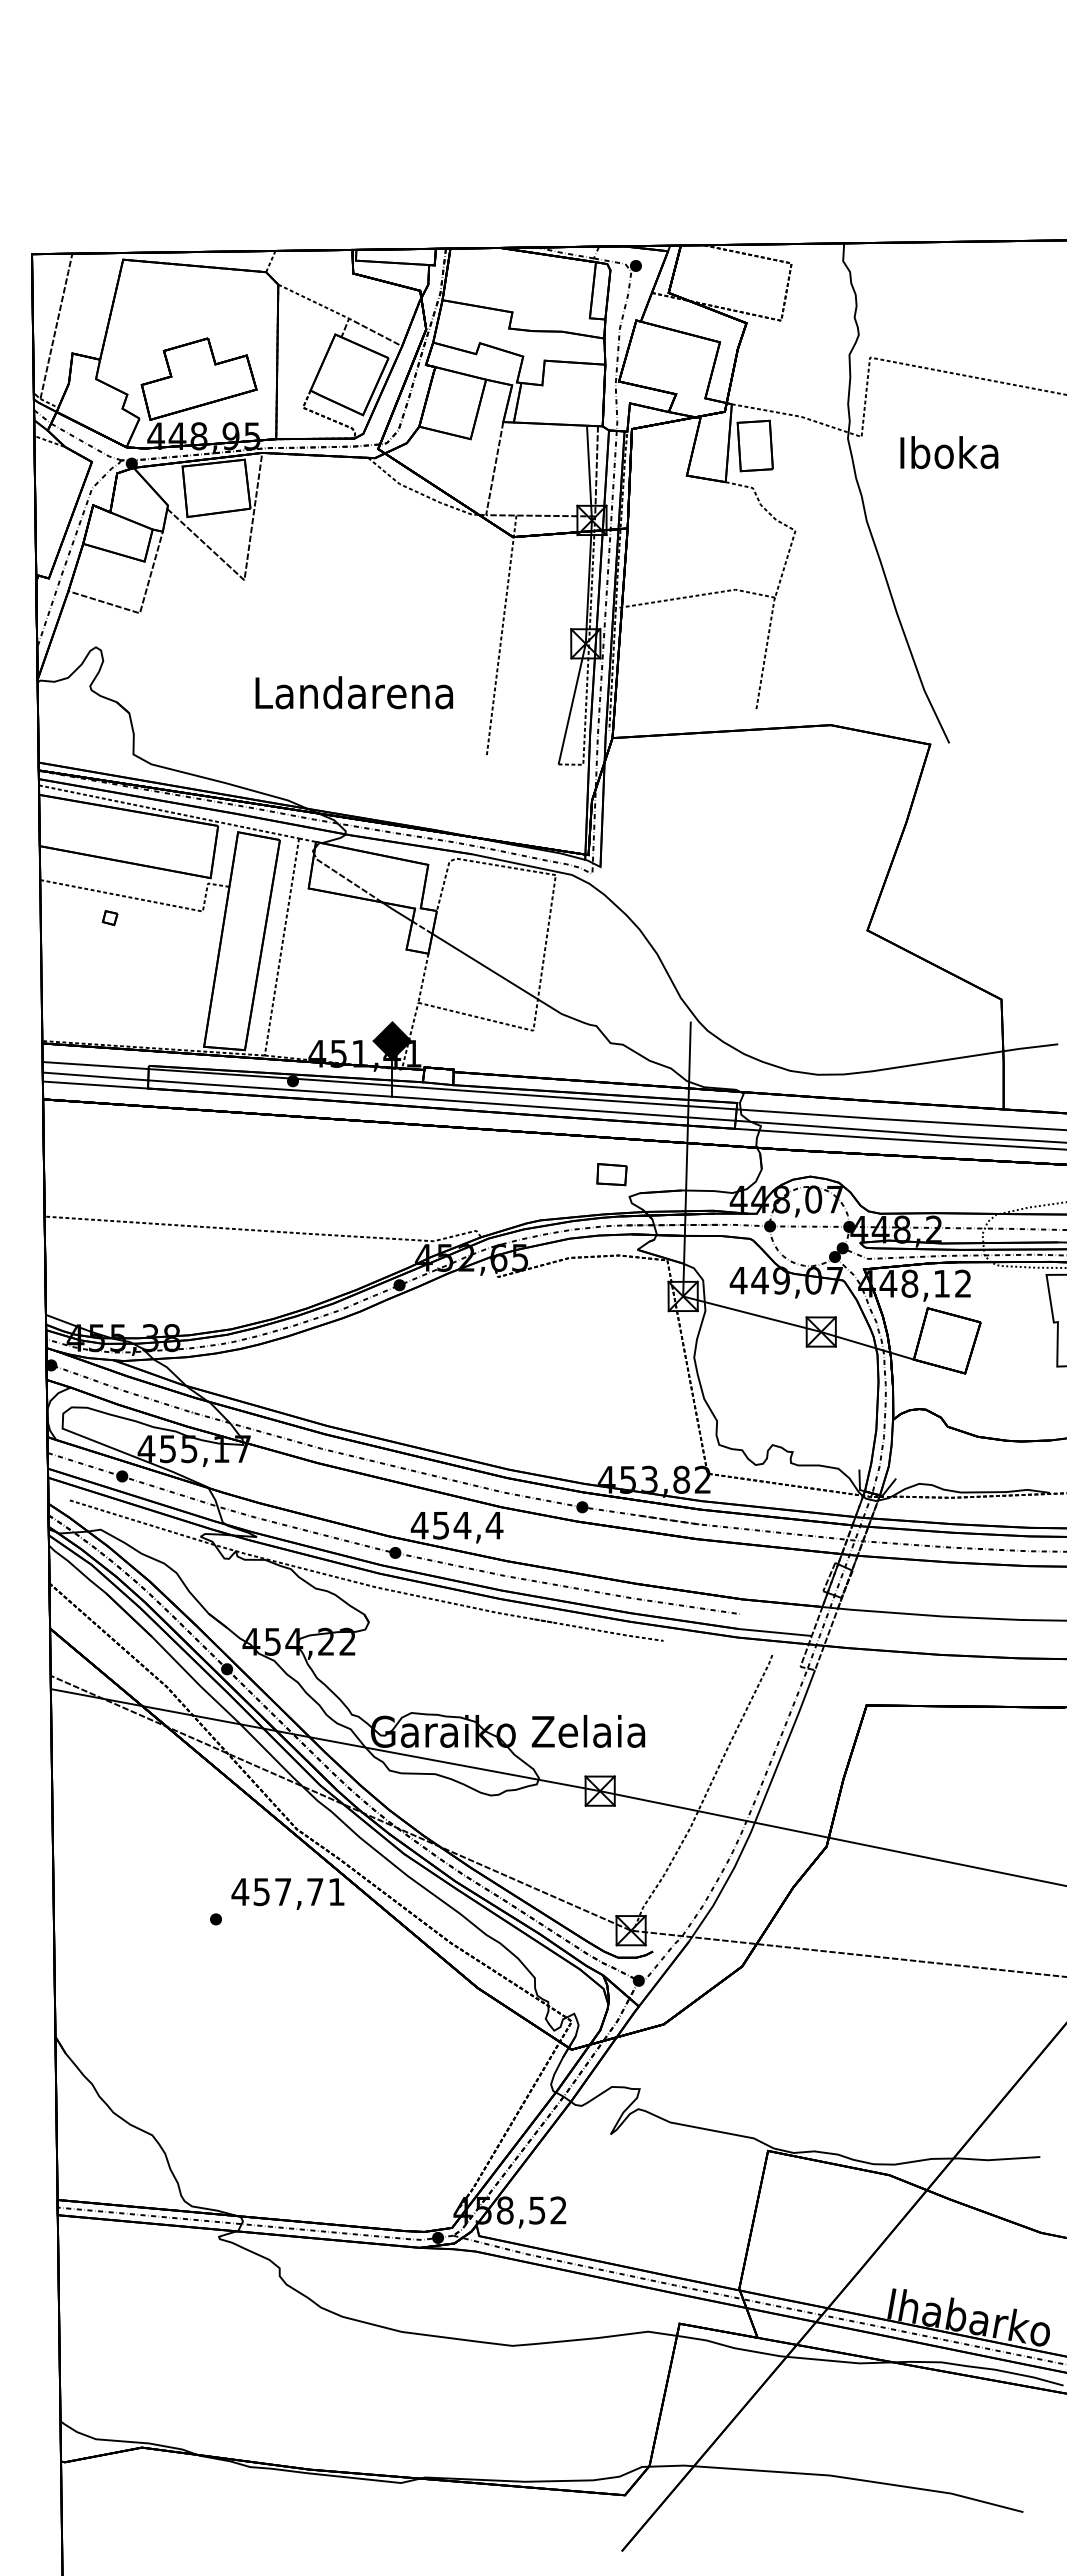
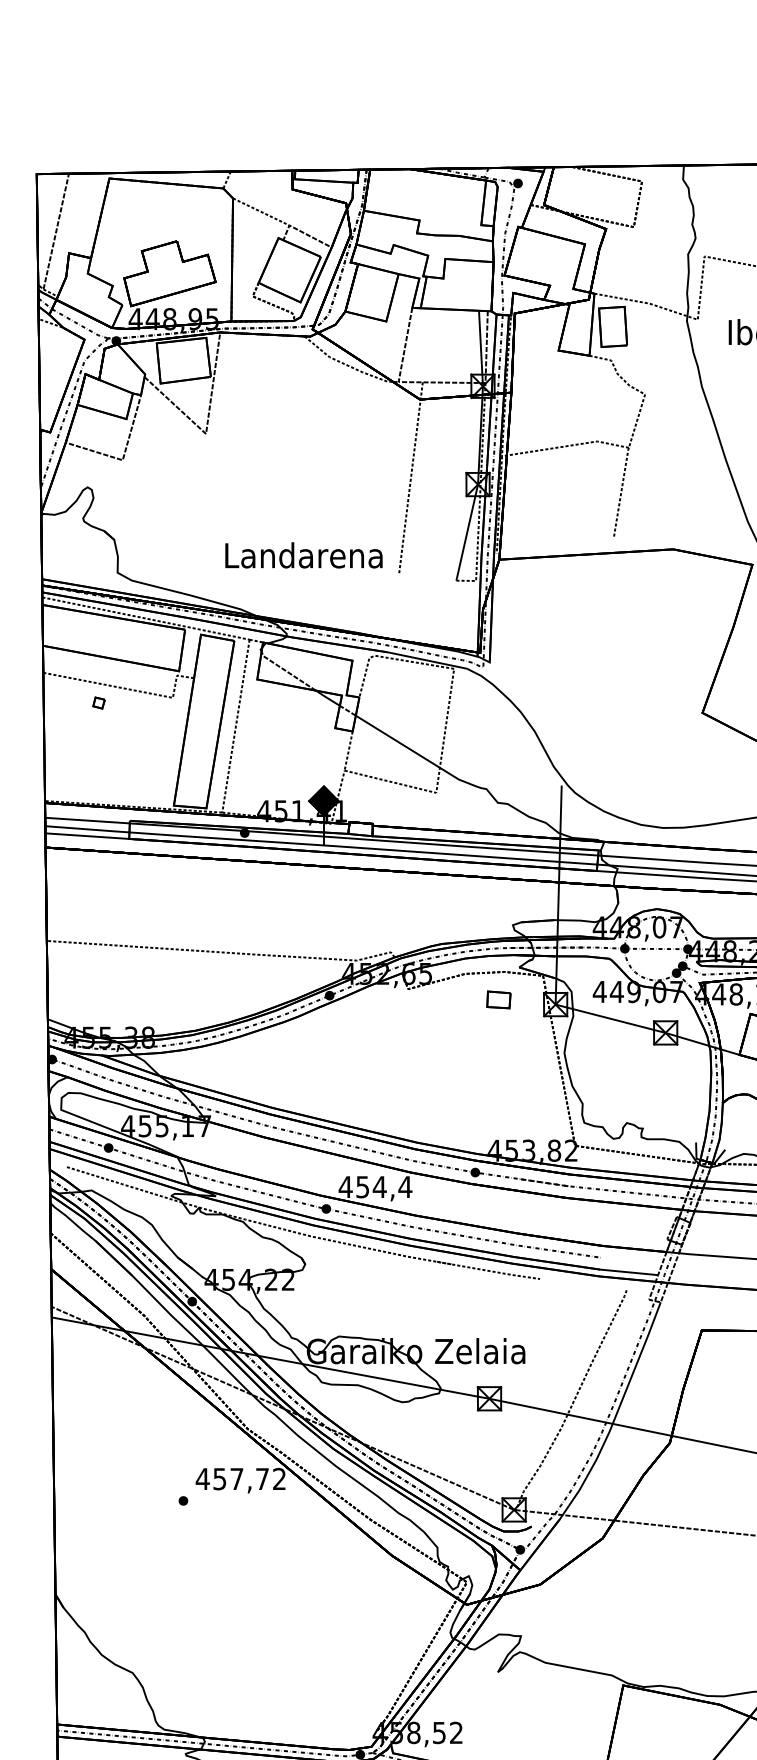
text: (353, 692) -> (303, 555), moved
part: (611, 1174) -> (498, 999), moved
text: (336, 1891) -> (279, 1478), 457,71 -> 457,72

